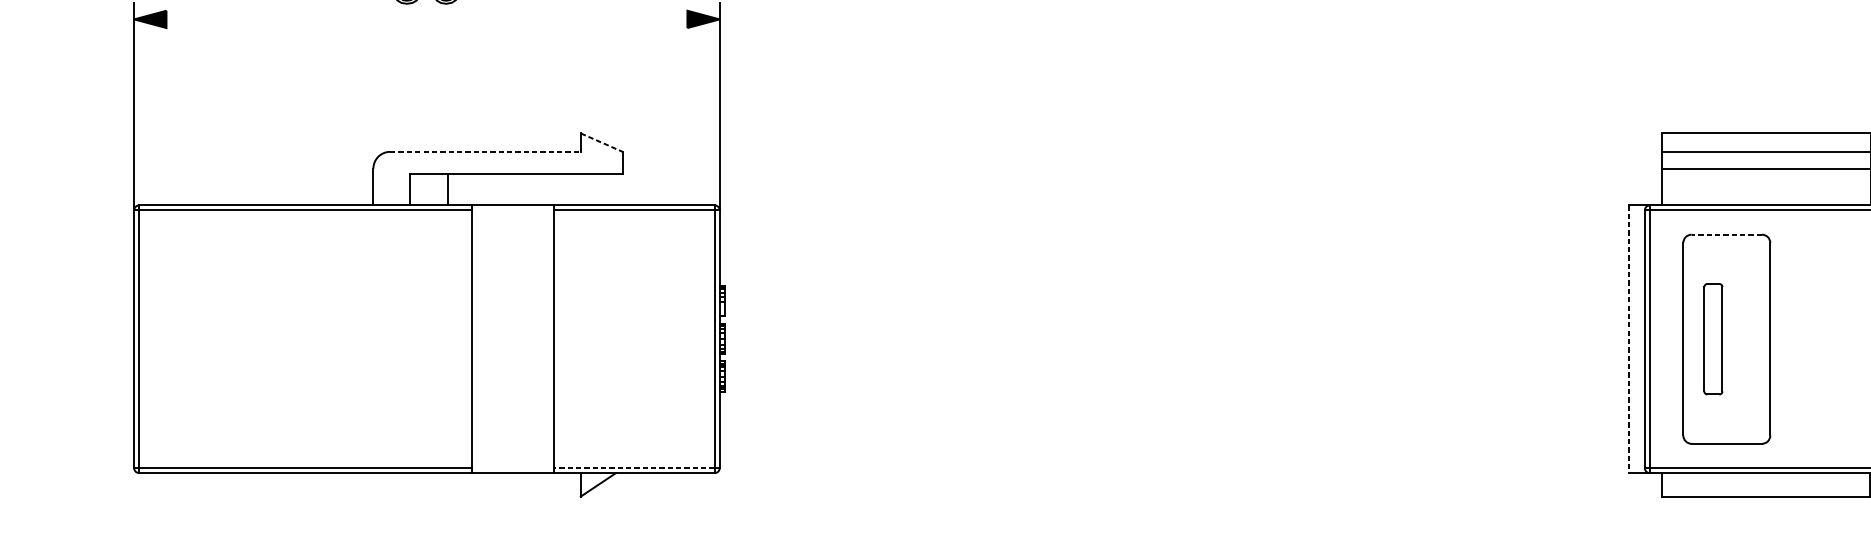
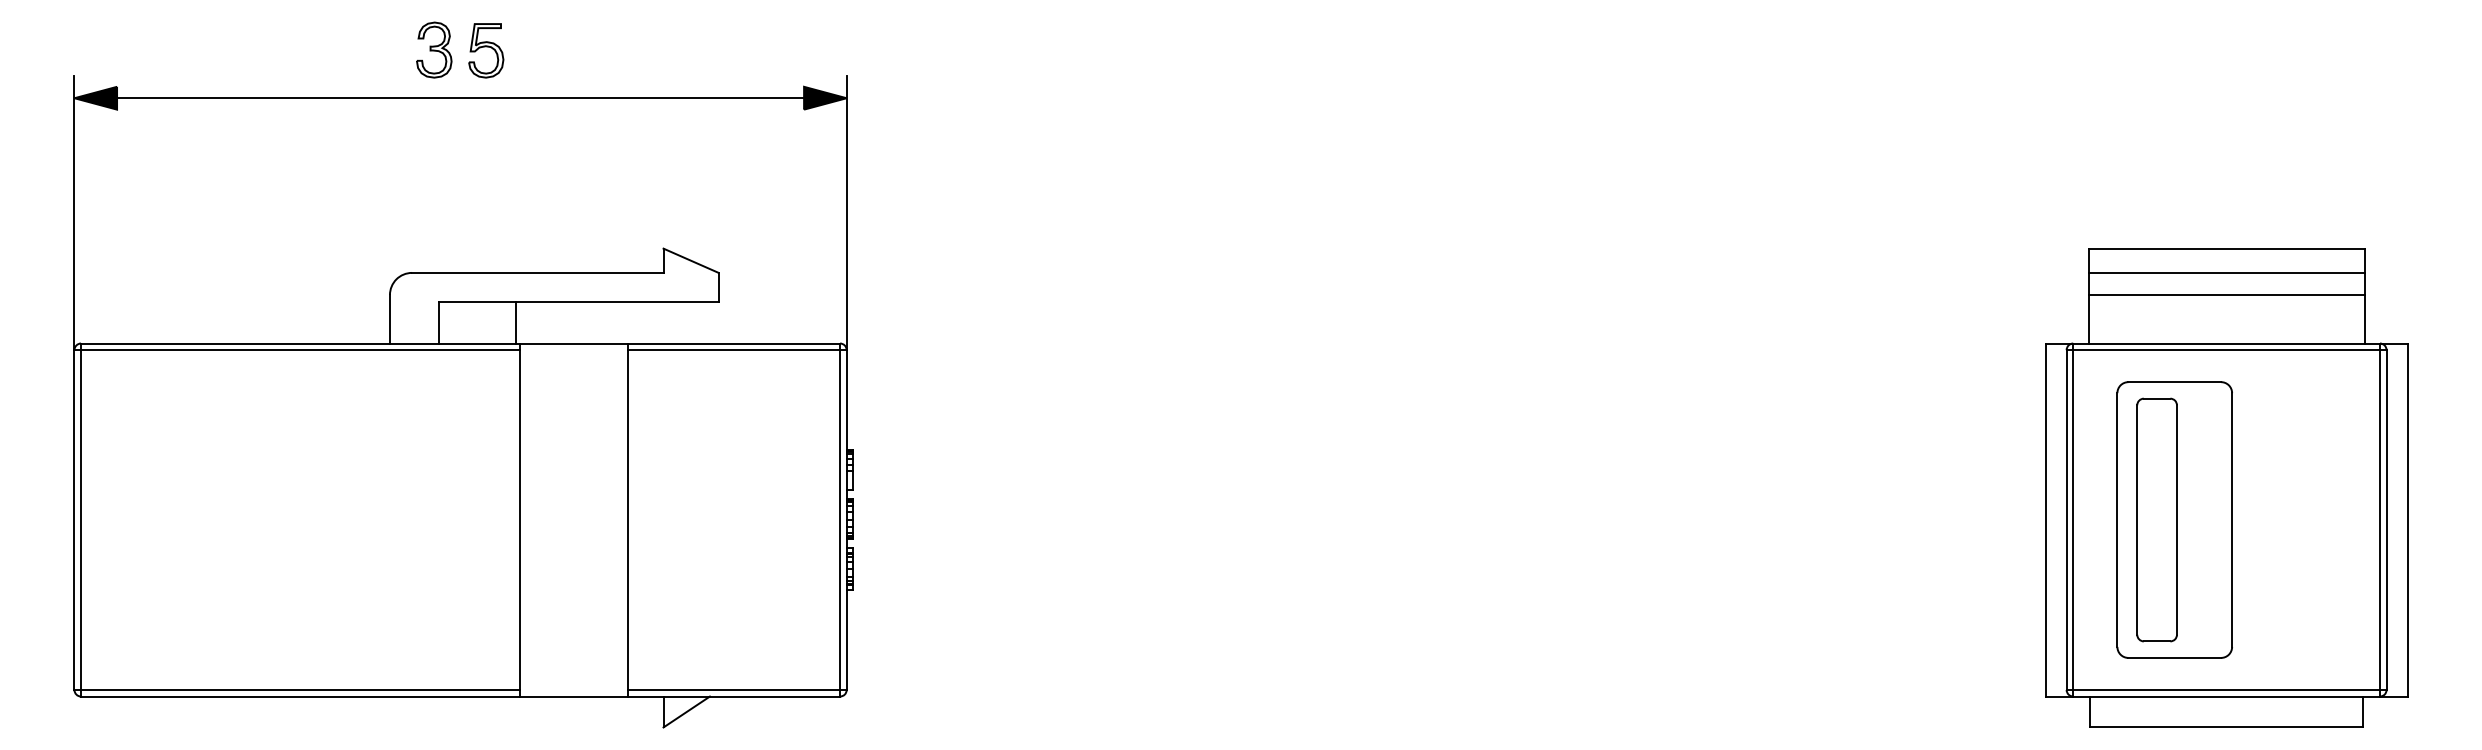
line: (426, 19) -> (460, 98), added
line: (602, 142) -> (691, 260), dashed -> solid
line: (485, 151) -> (537, 272), dashed -> solid
line: (447, 189) -> (515, 322), moved
line: (1726, 234) -> (2174, 382), dashed -> solid
part: (1712, 338) -> (2156, 519), size x1.67
line: (1628, 339) -> (2045, 520), dashed -> solid
line: (634, 467) -> (734, 689), dashed -> solid

